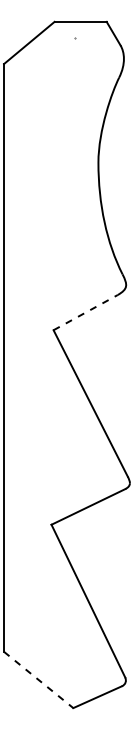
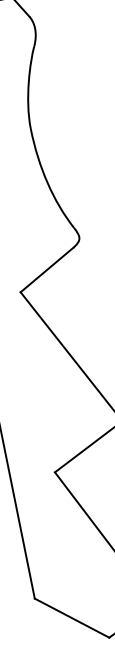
line: (85, 312) -> (46, 269), dashed -> solid
line: (38, 679) -> (71, 617), dashed -> solid

